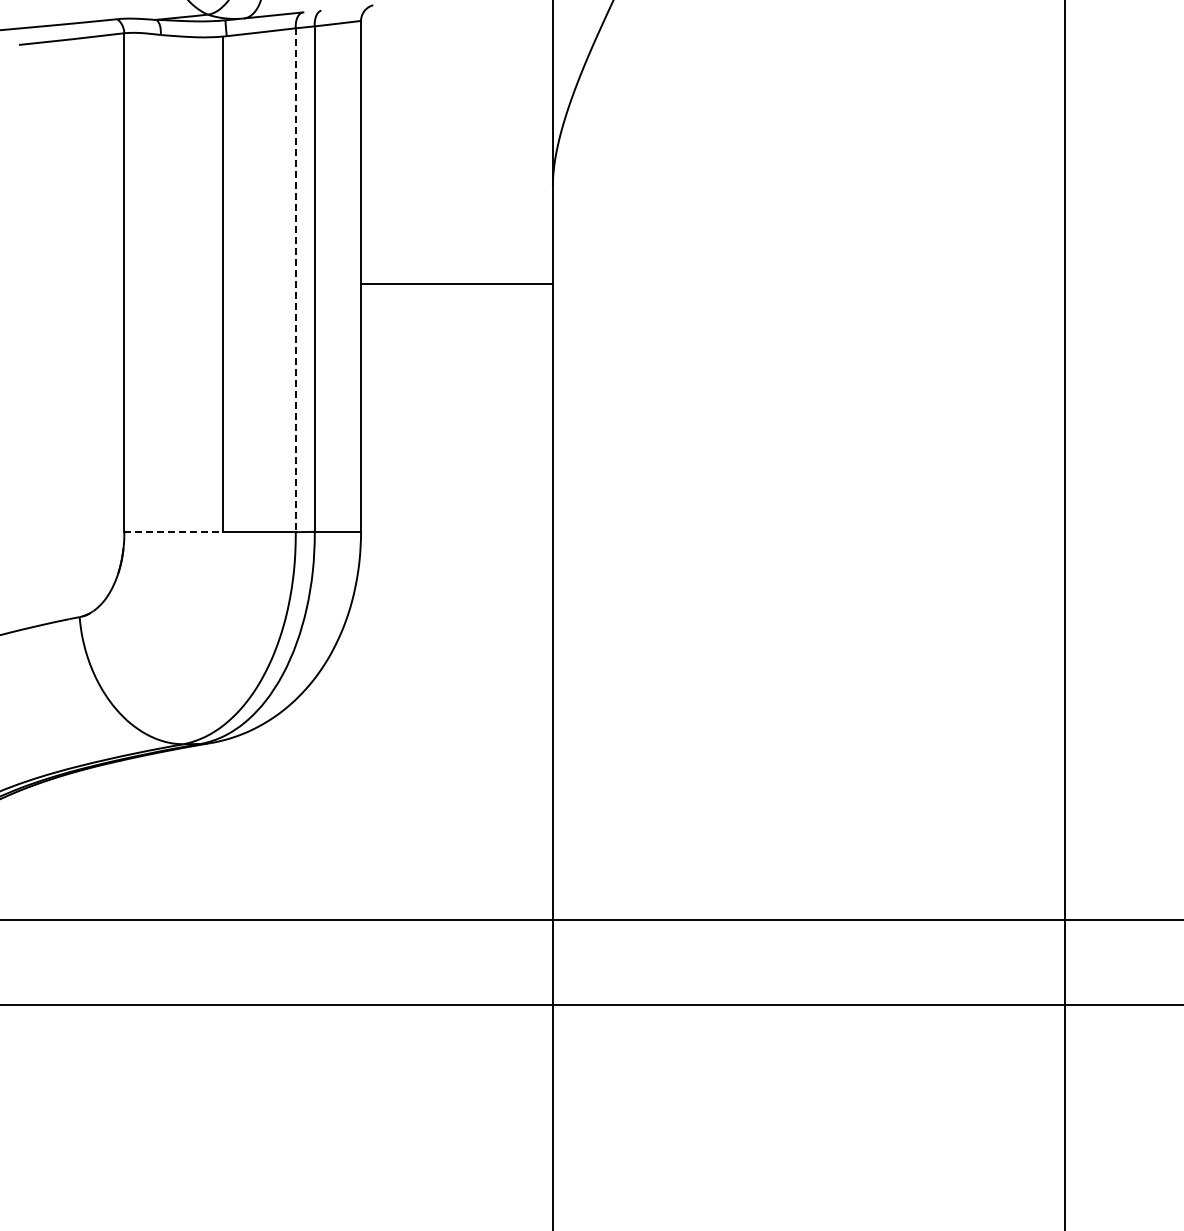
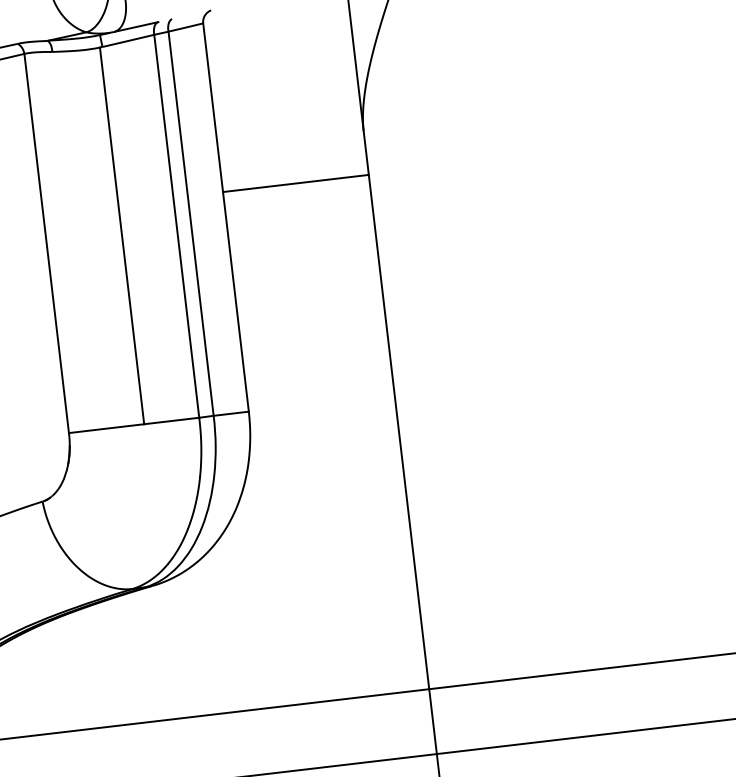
line: (295, 280) -> (176, 226), dashed -> solid
line: (456, 283) -> (295, 183), moved
line: (173, 532) -> (106, 428), dashed -> solid

